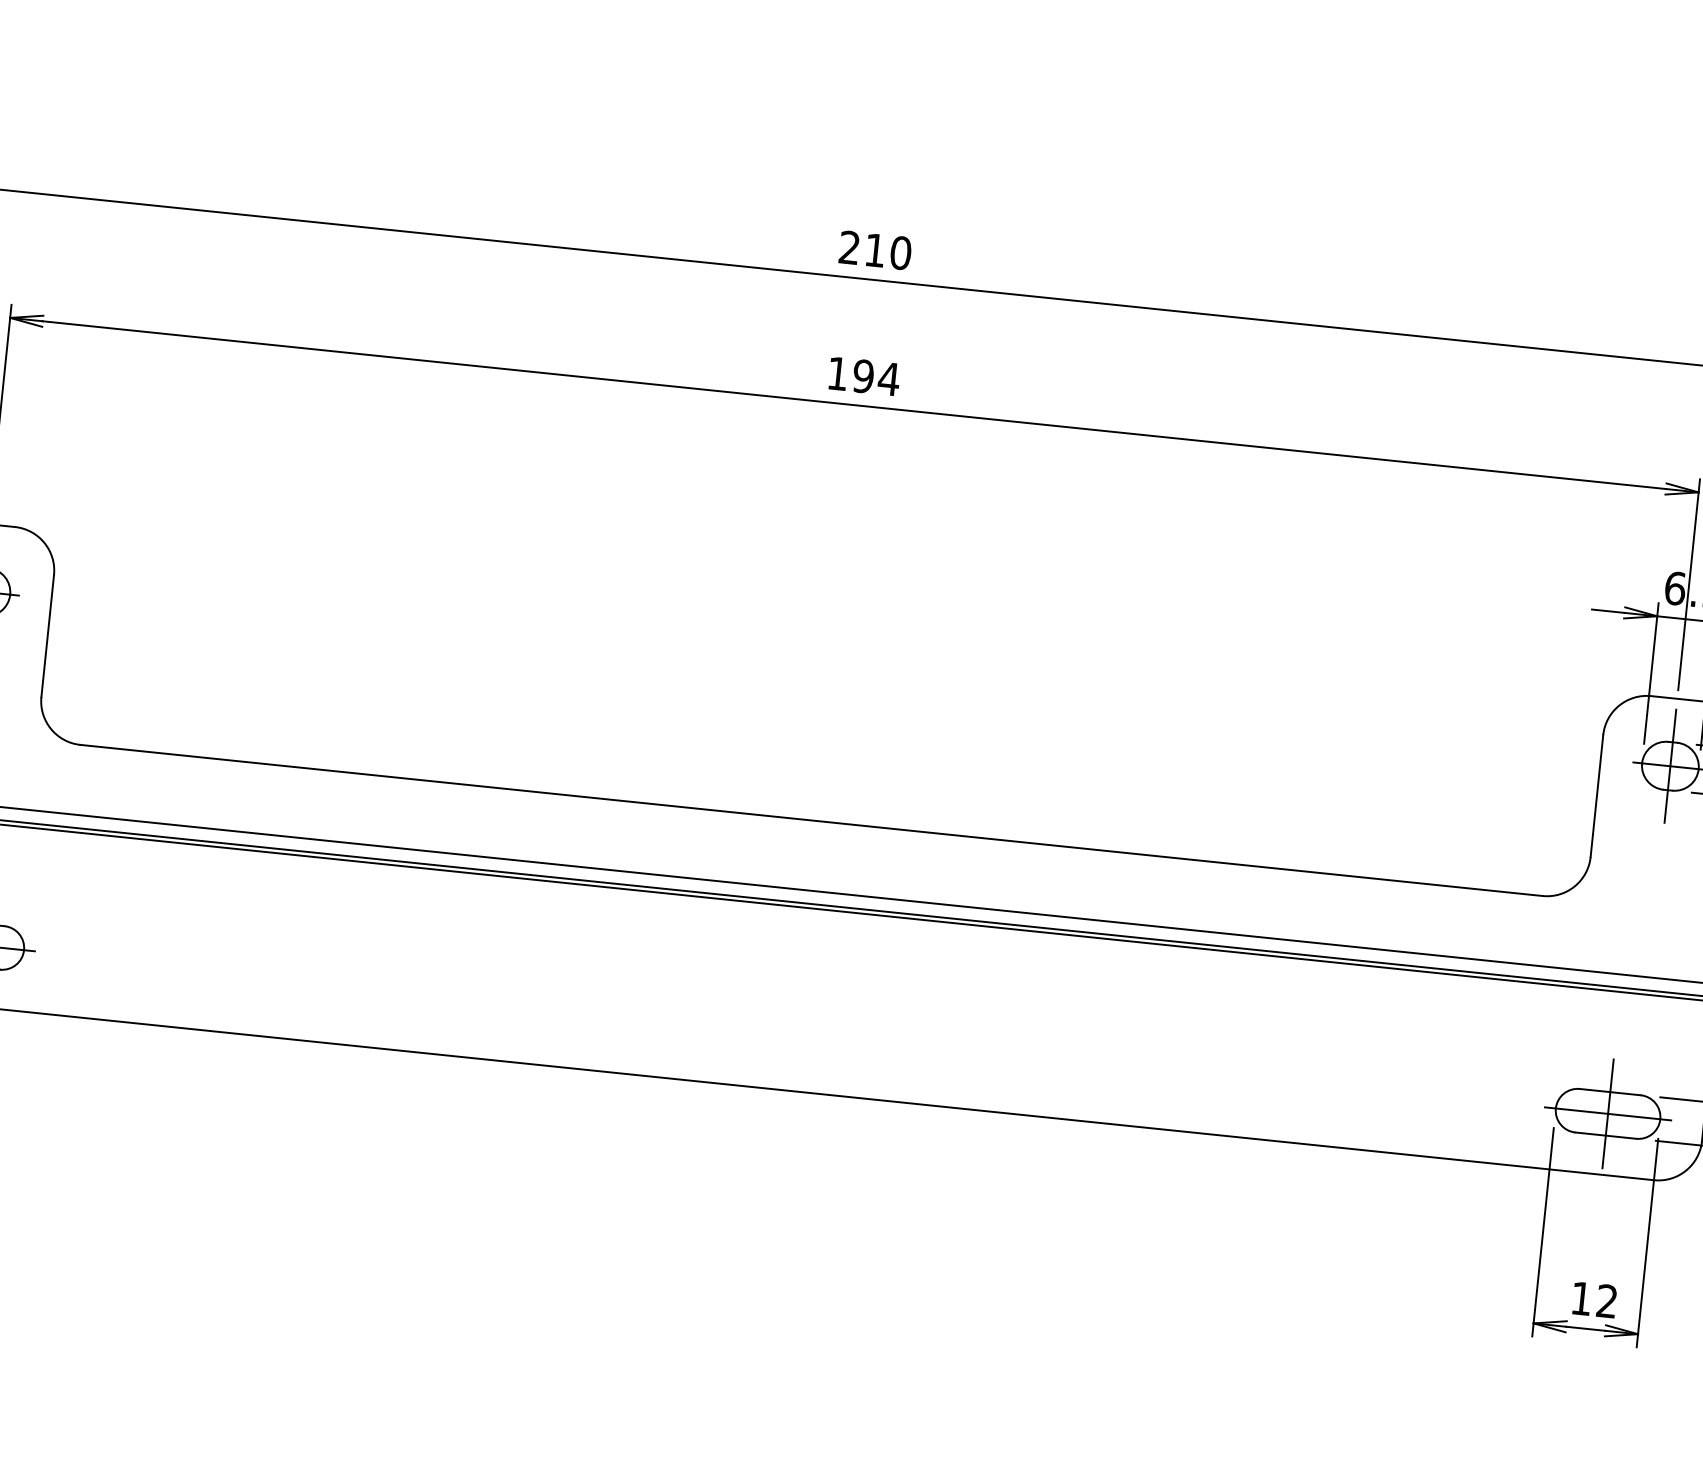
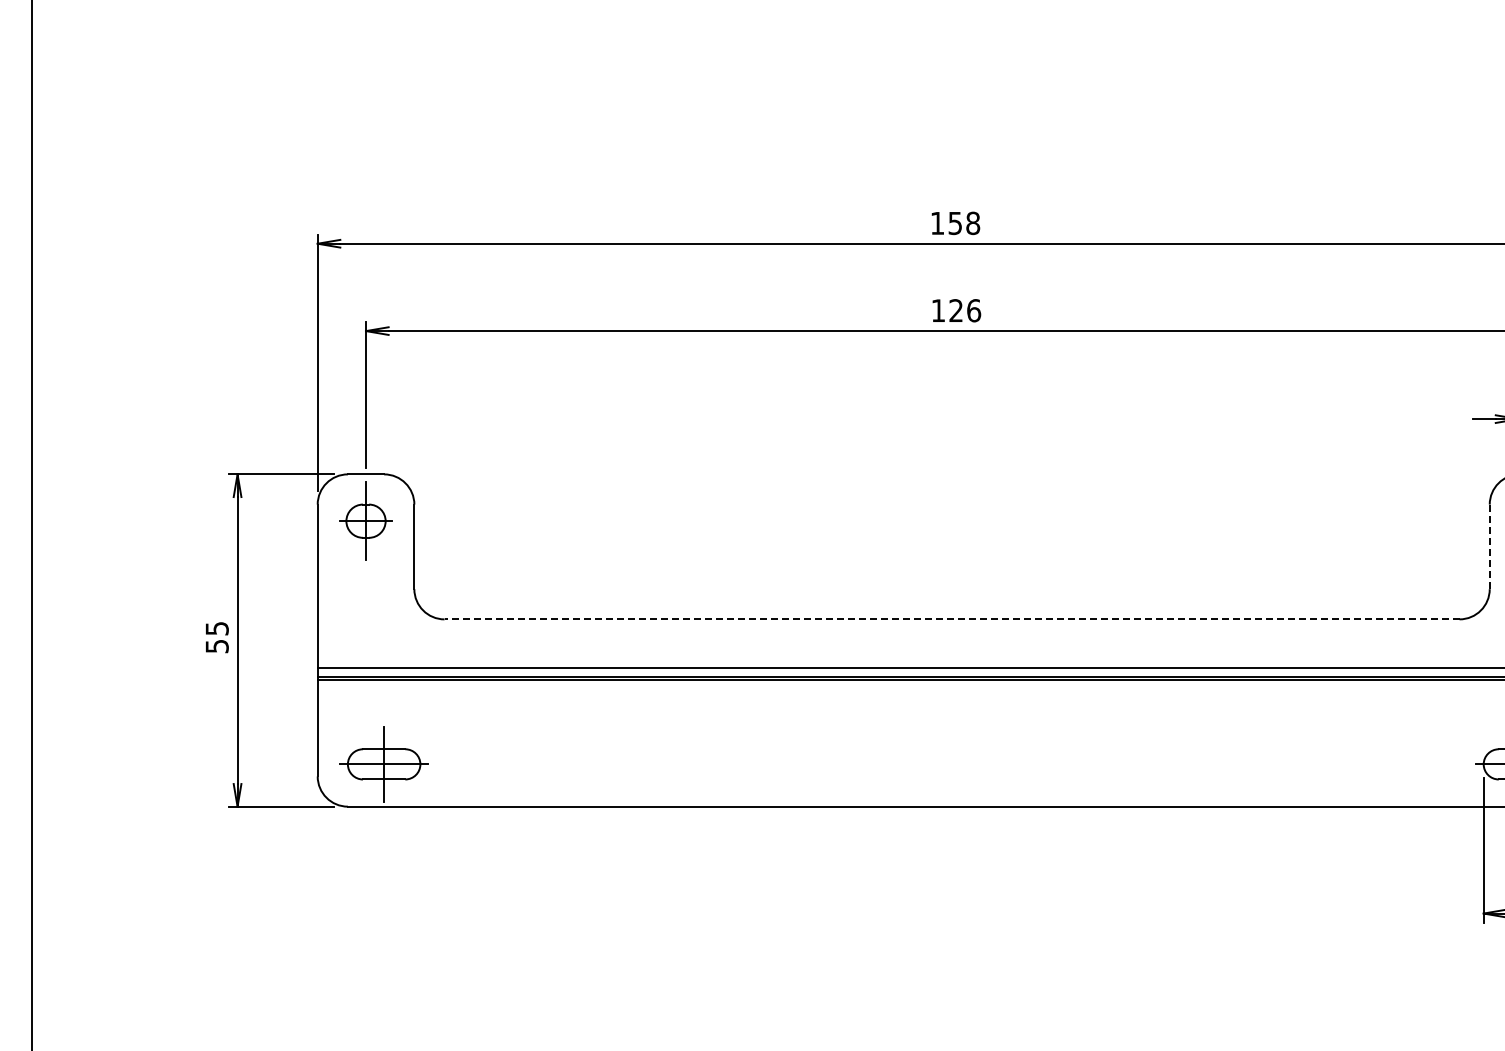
text: (875, 250) -> (955, 223), 210 -> 158
text: (876, 377) -> (965, 310), 194 -> 126
line: (1596, 796) -> (1489, 547), solid -> dashed
line: (810, 820) -> (951, 619), solid -> dashed

